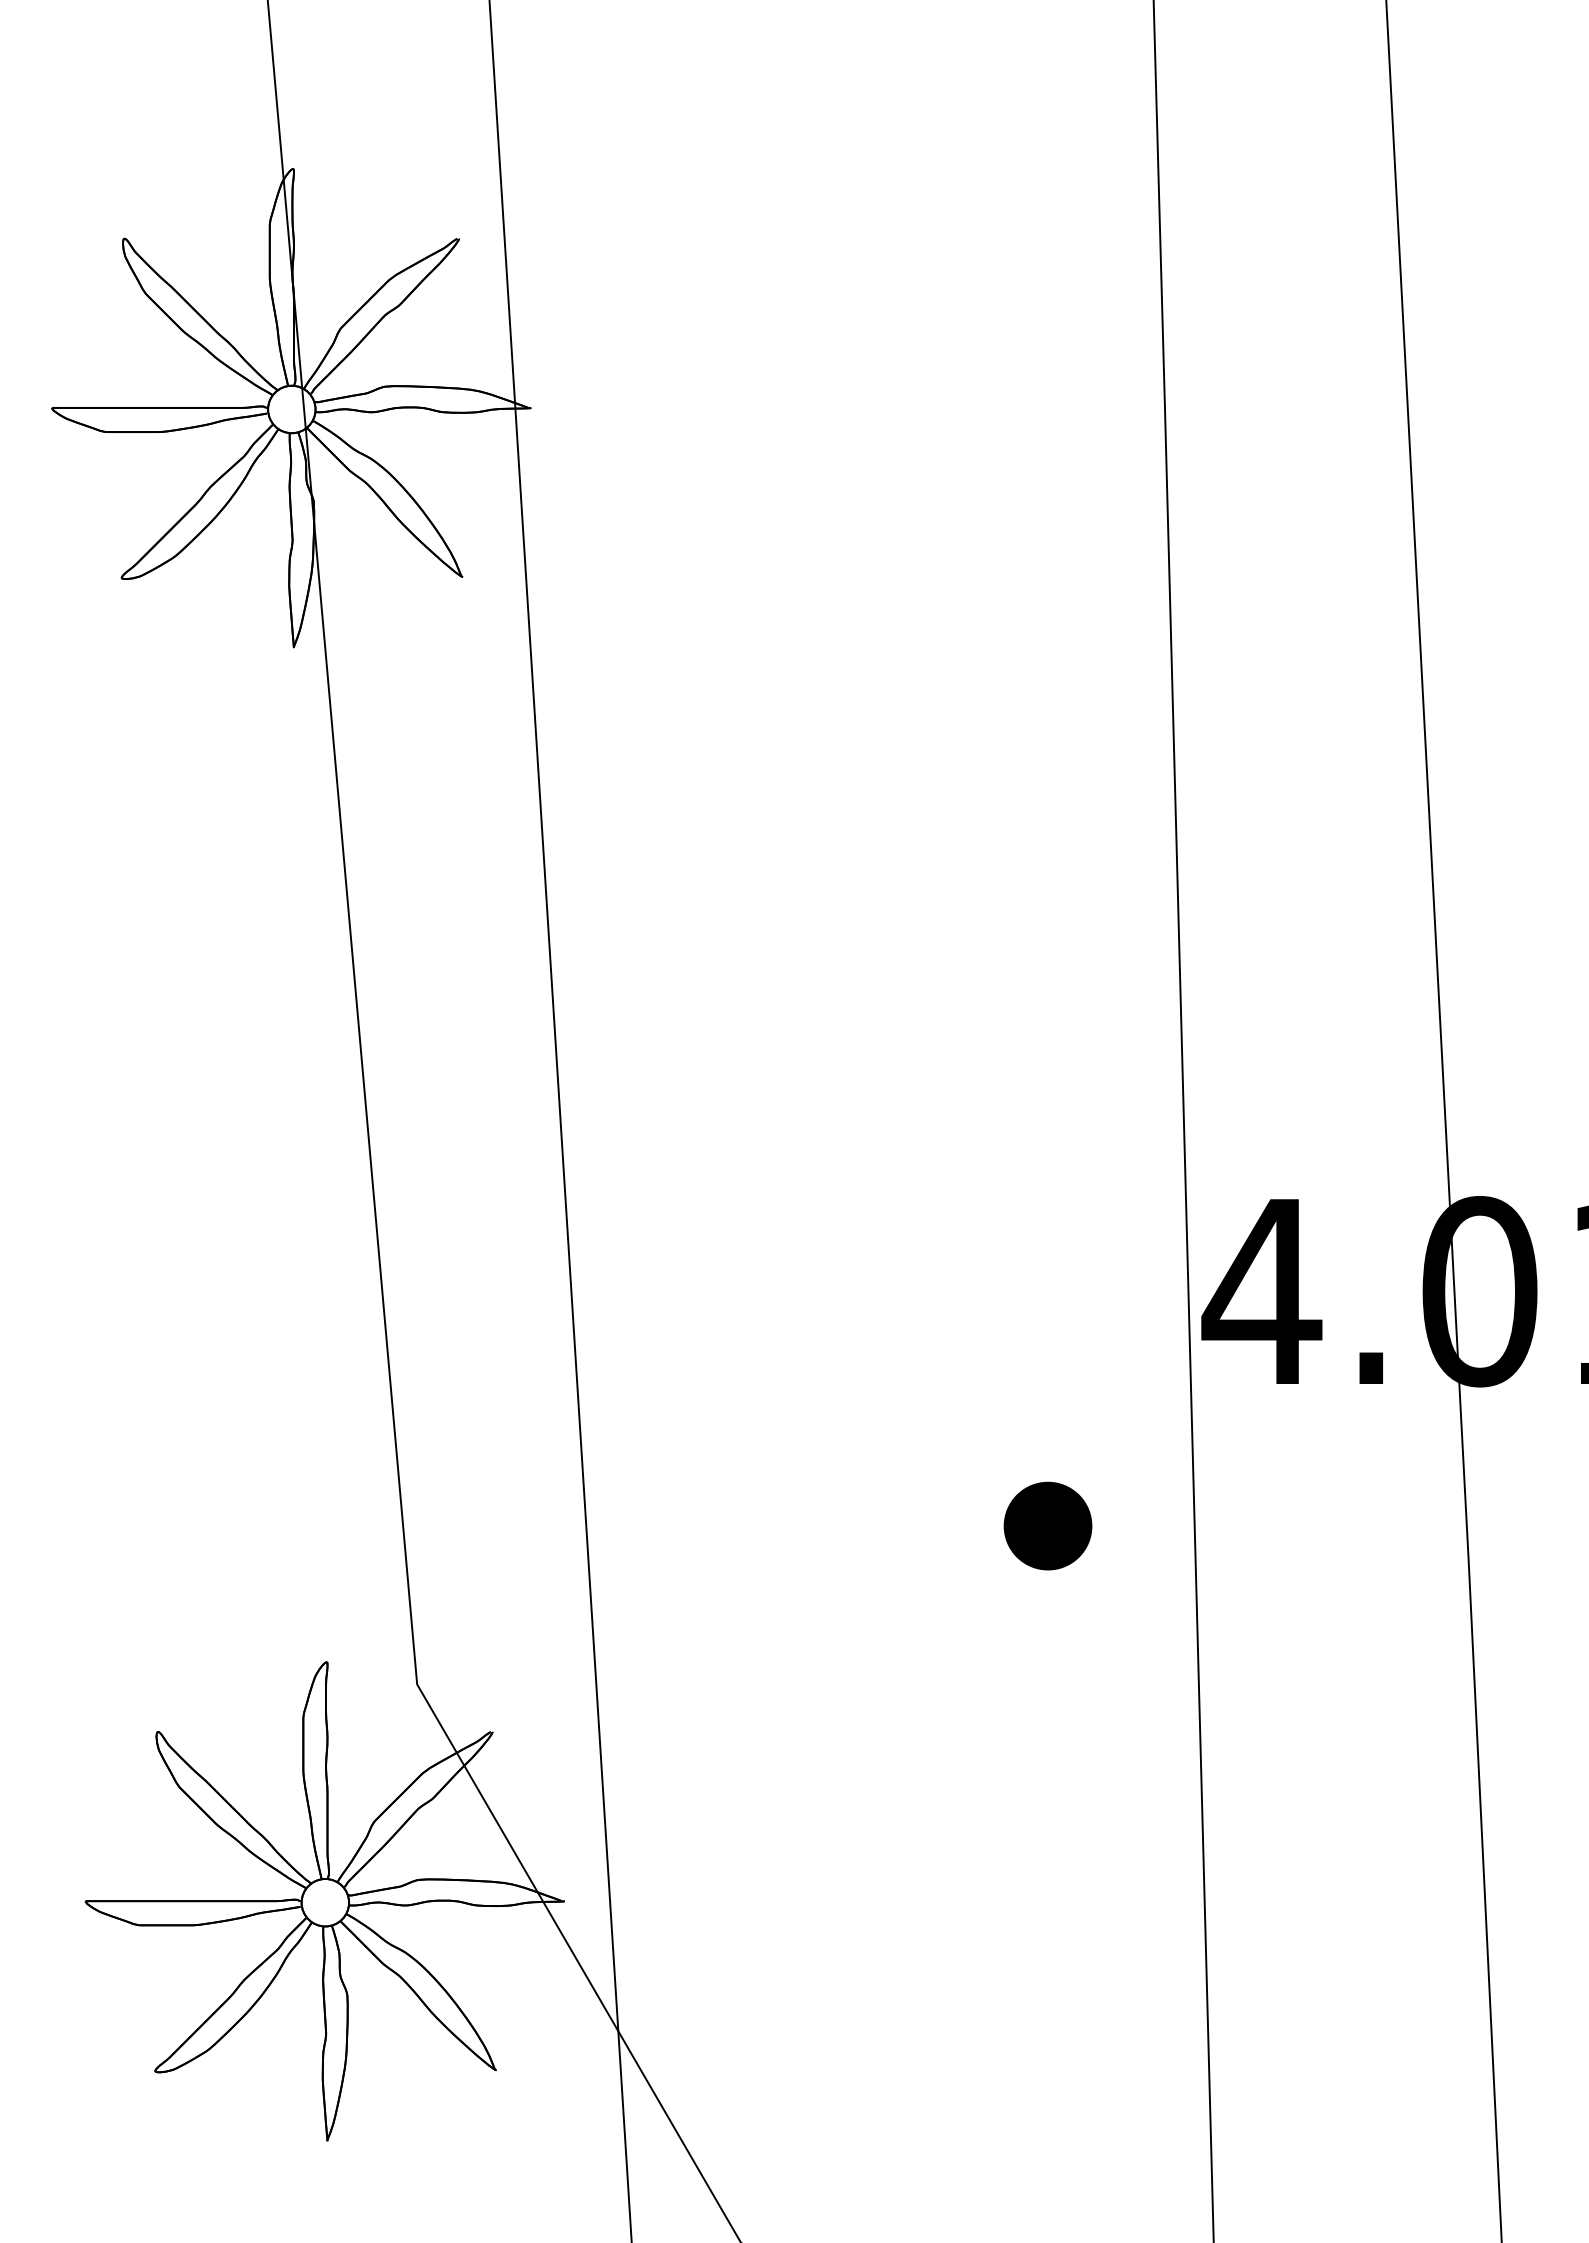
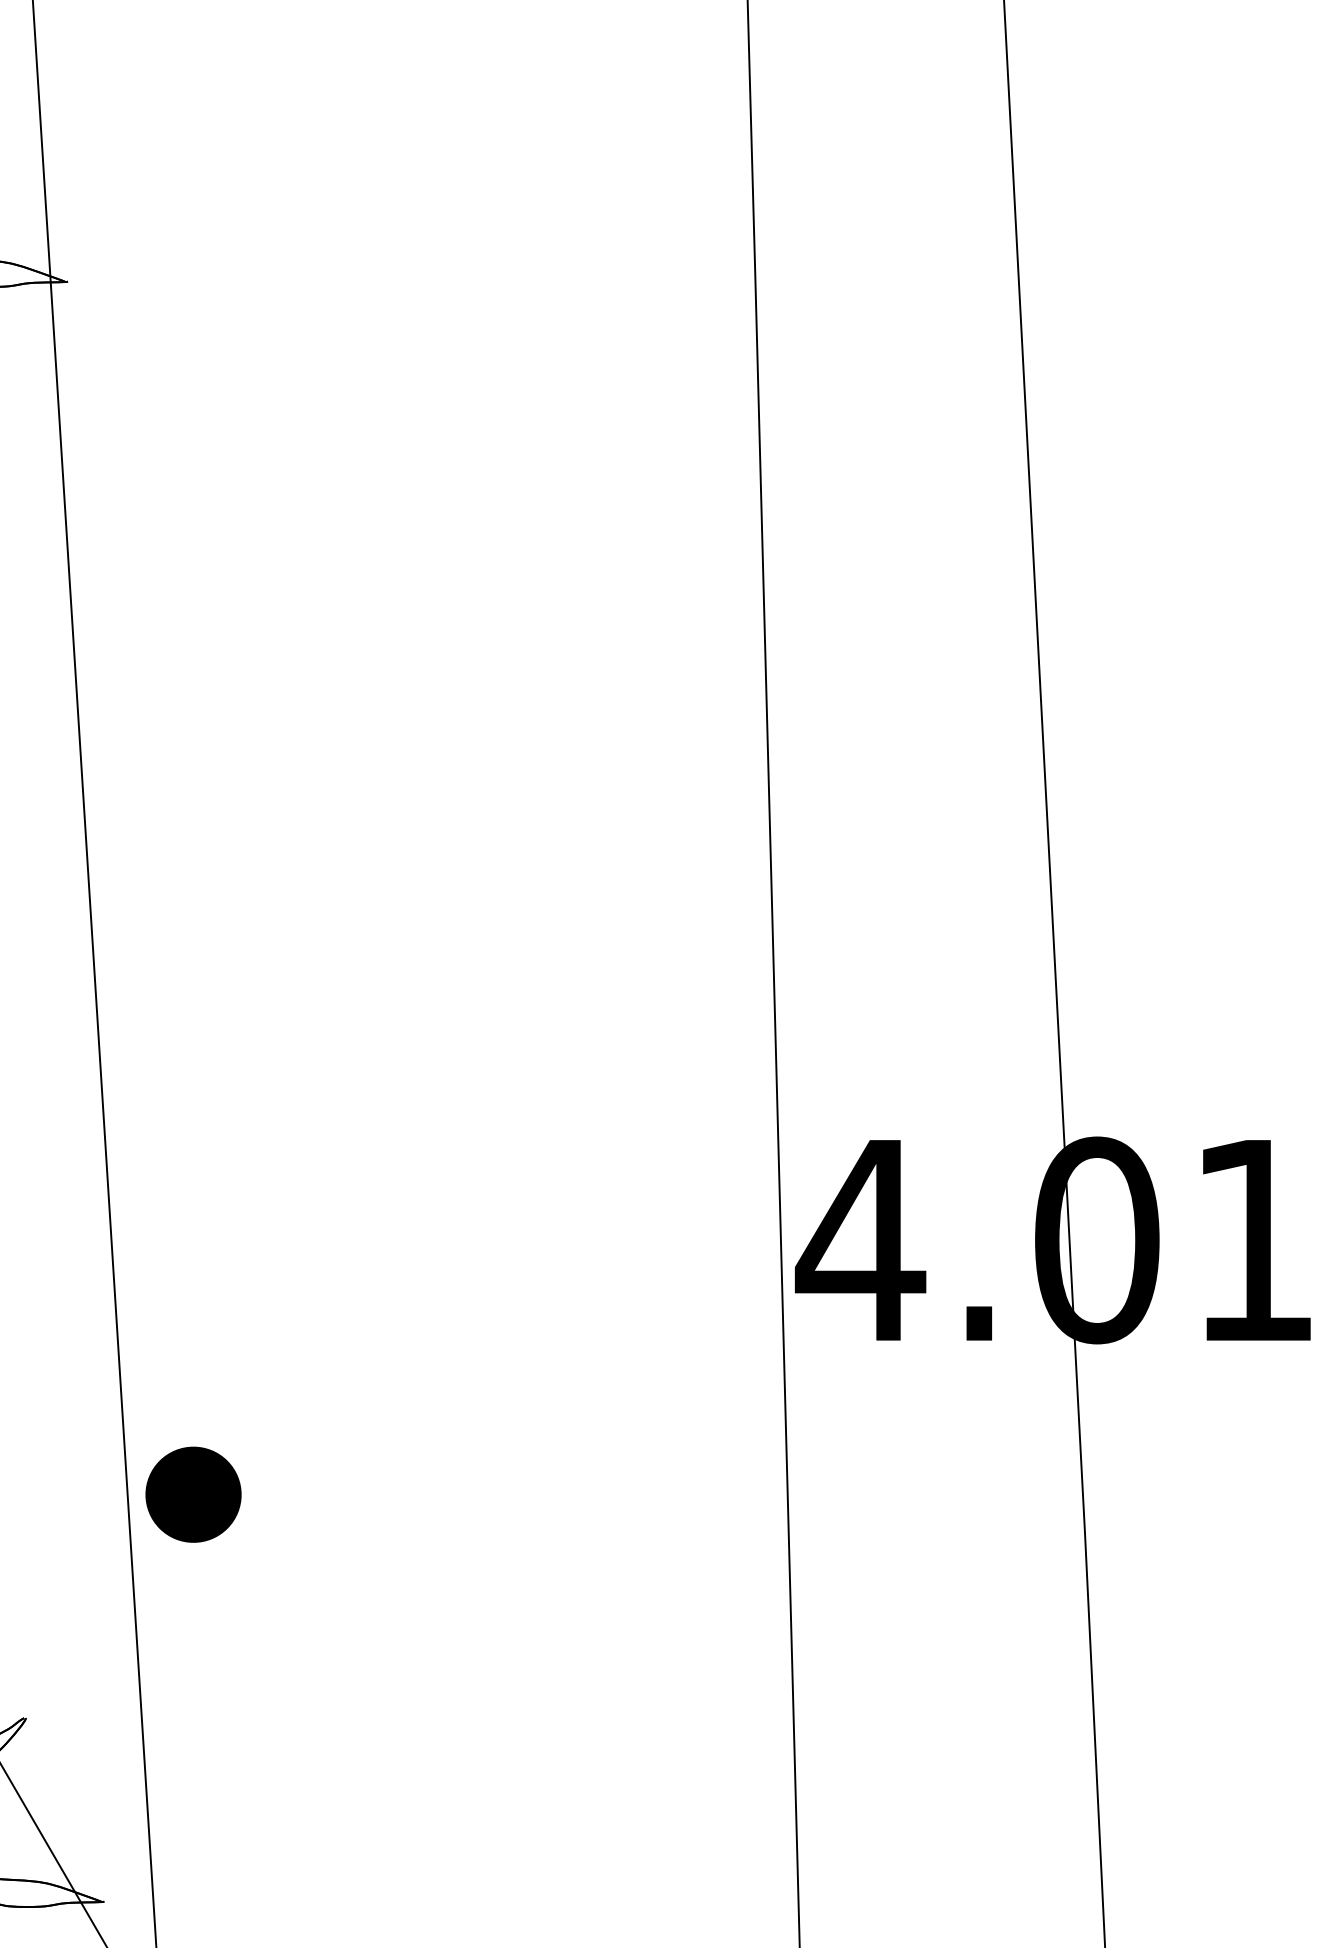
part: (1047, 1525) -> (192, 1494), moved

